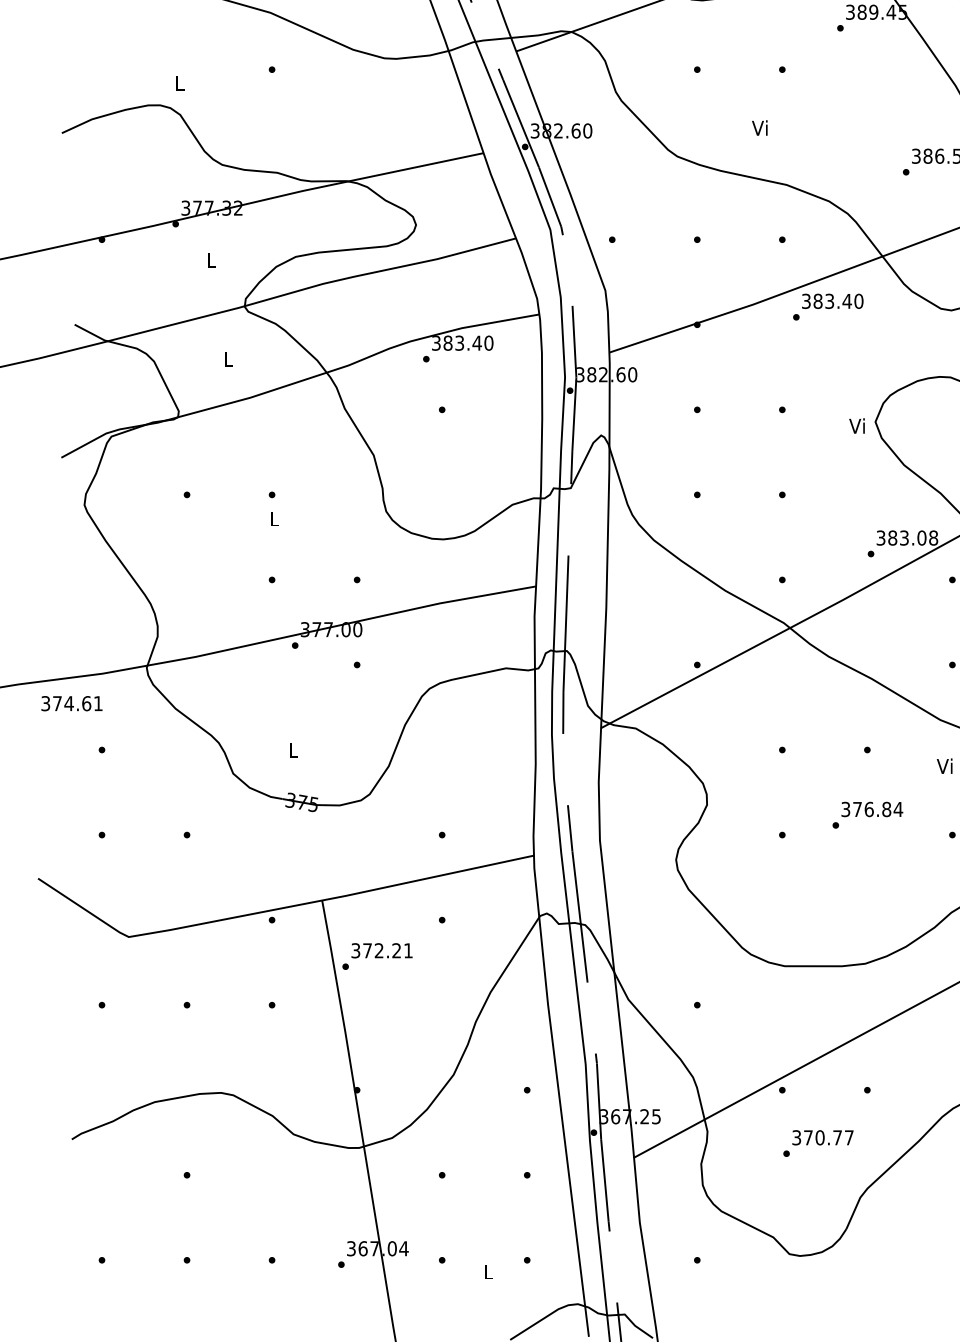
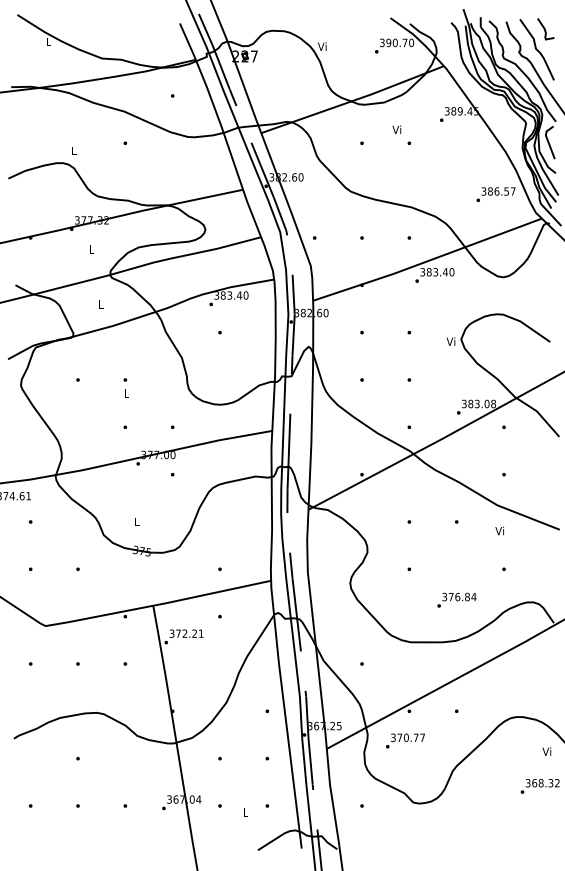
text: (759, 127) -> (396, 129), moved
text: (867, 813) -> (456, 599), moved
text: (818, 1142) -> (405, 740), moved

